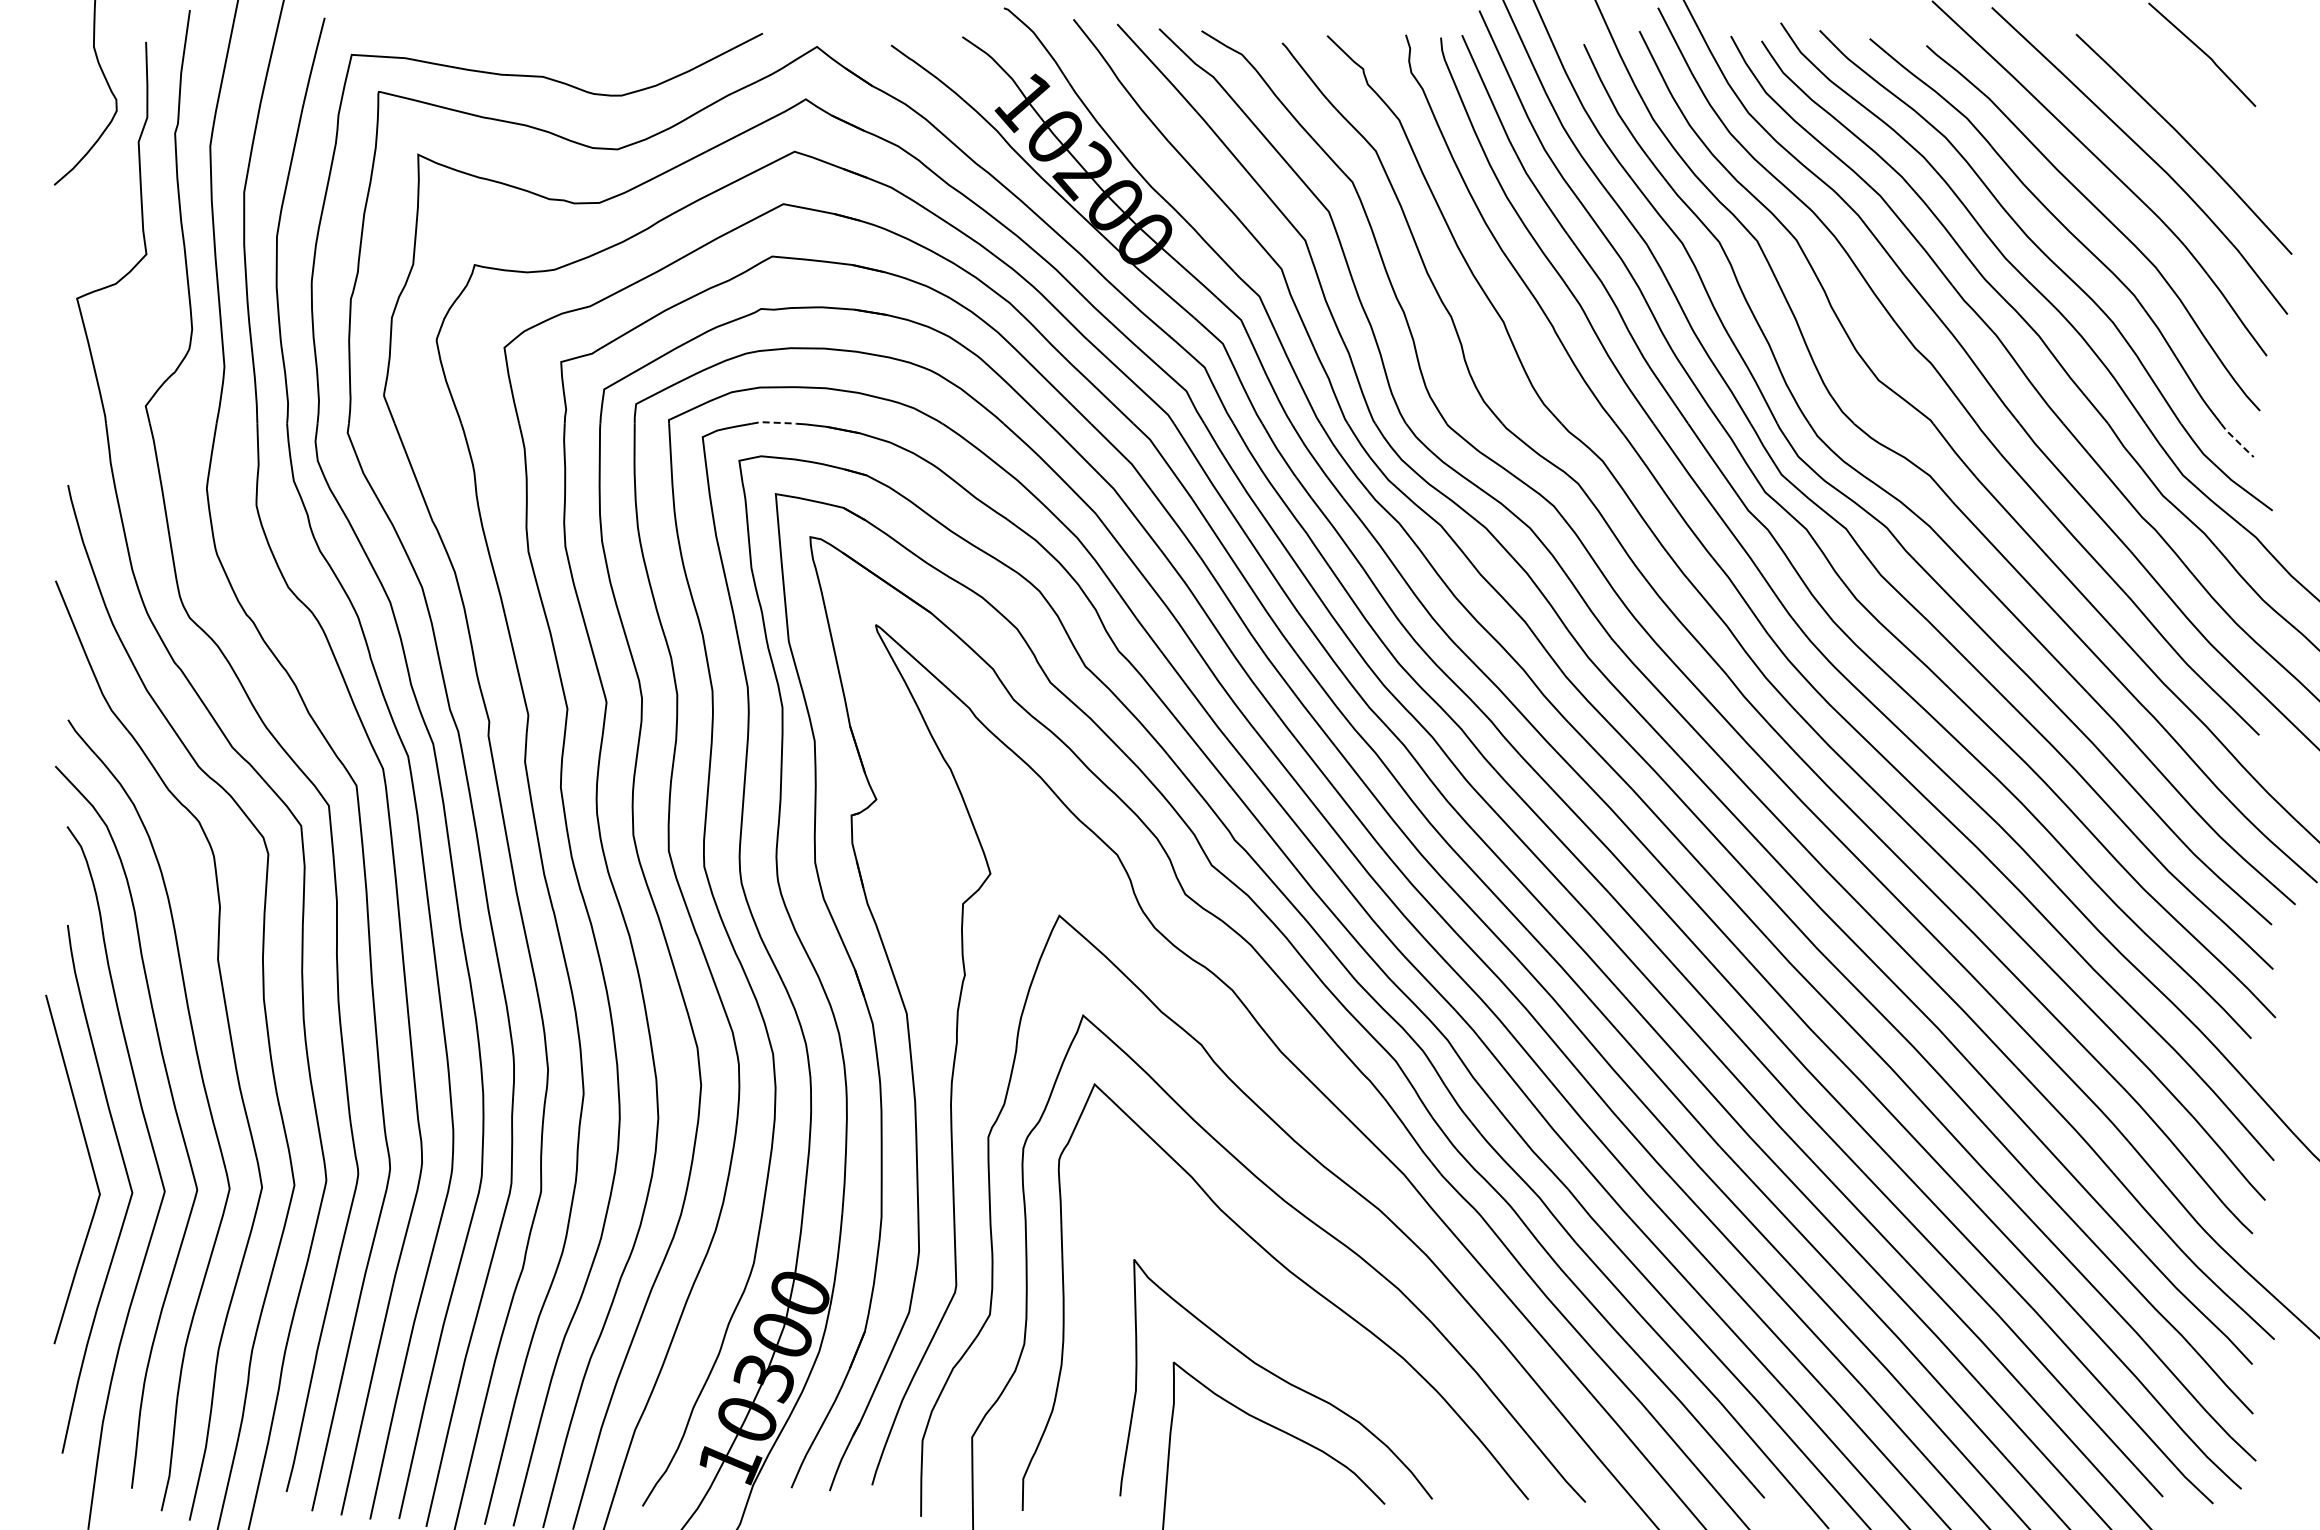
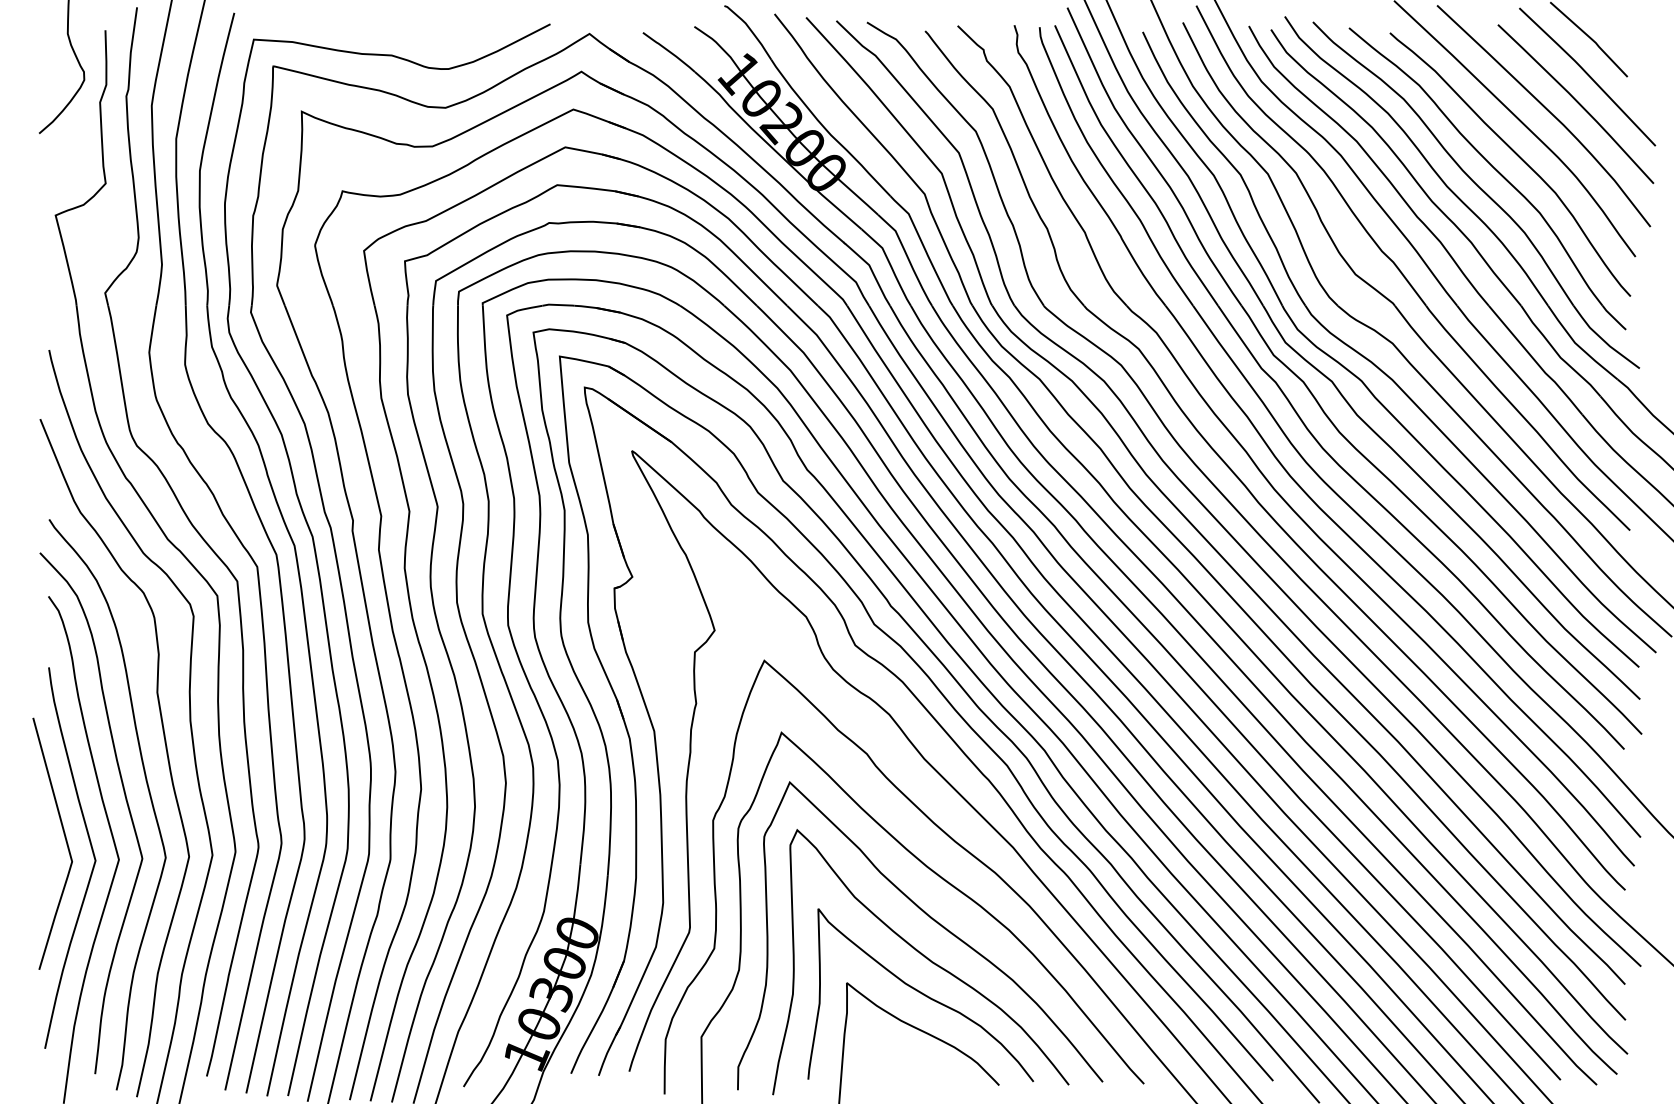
curve: (2201, 105) -> (1588, 76), added
line: (774, 422) -> (558, 304), dashed -> solid
line: (2237, 441) -> (1614, 318), dashed -> solid
curve: (1282, 1327) -> (925, 957), added

